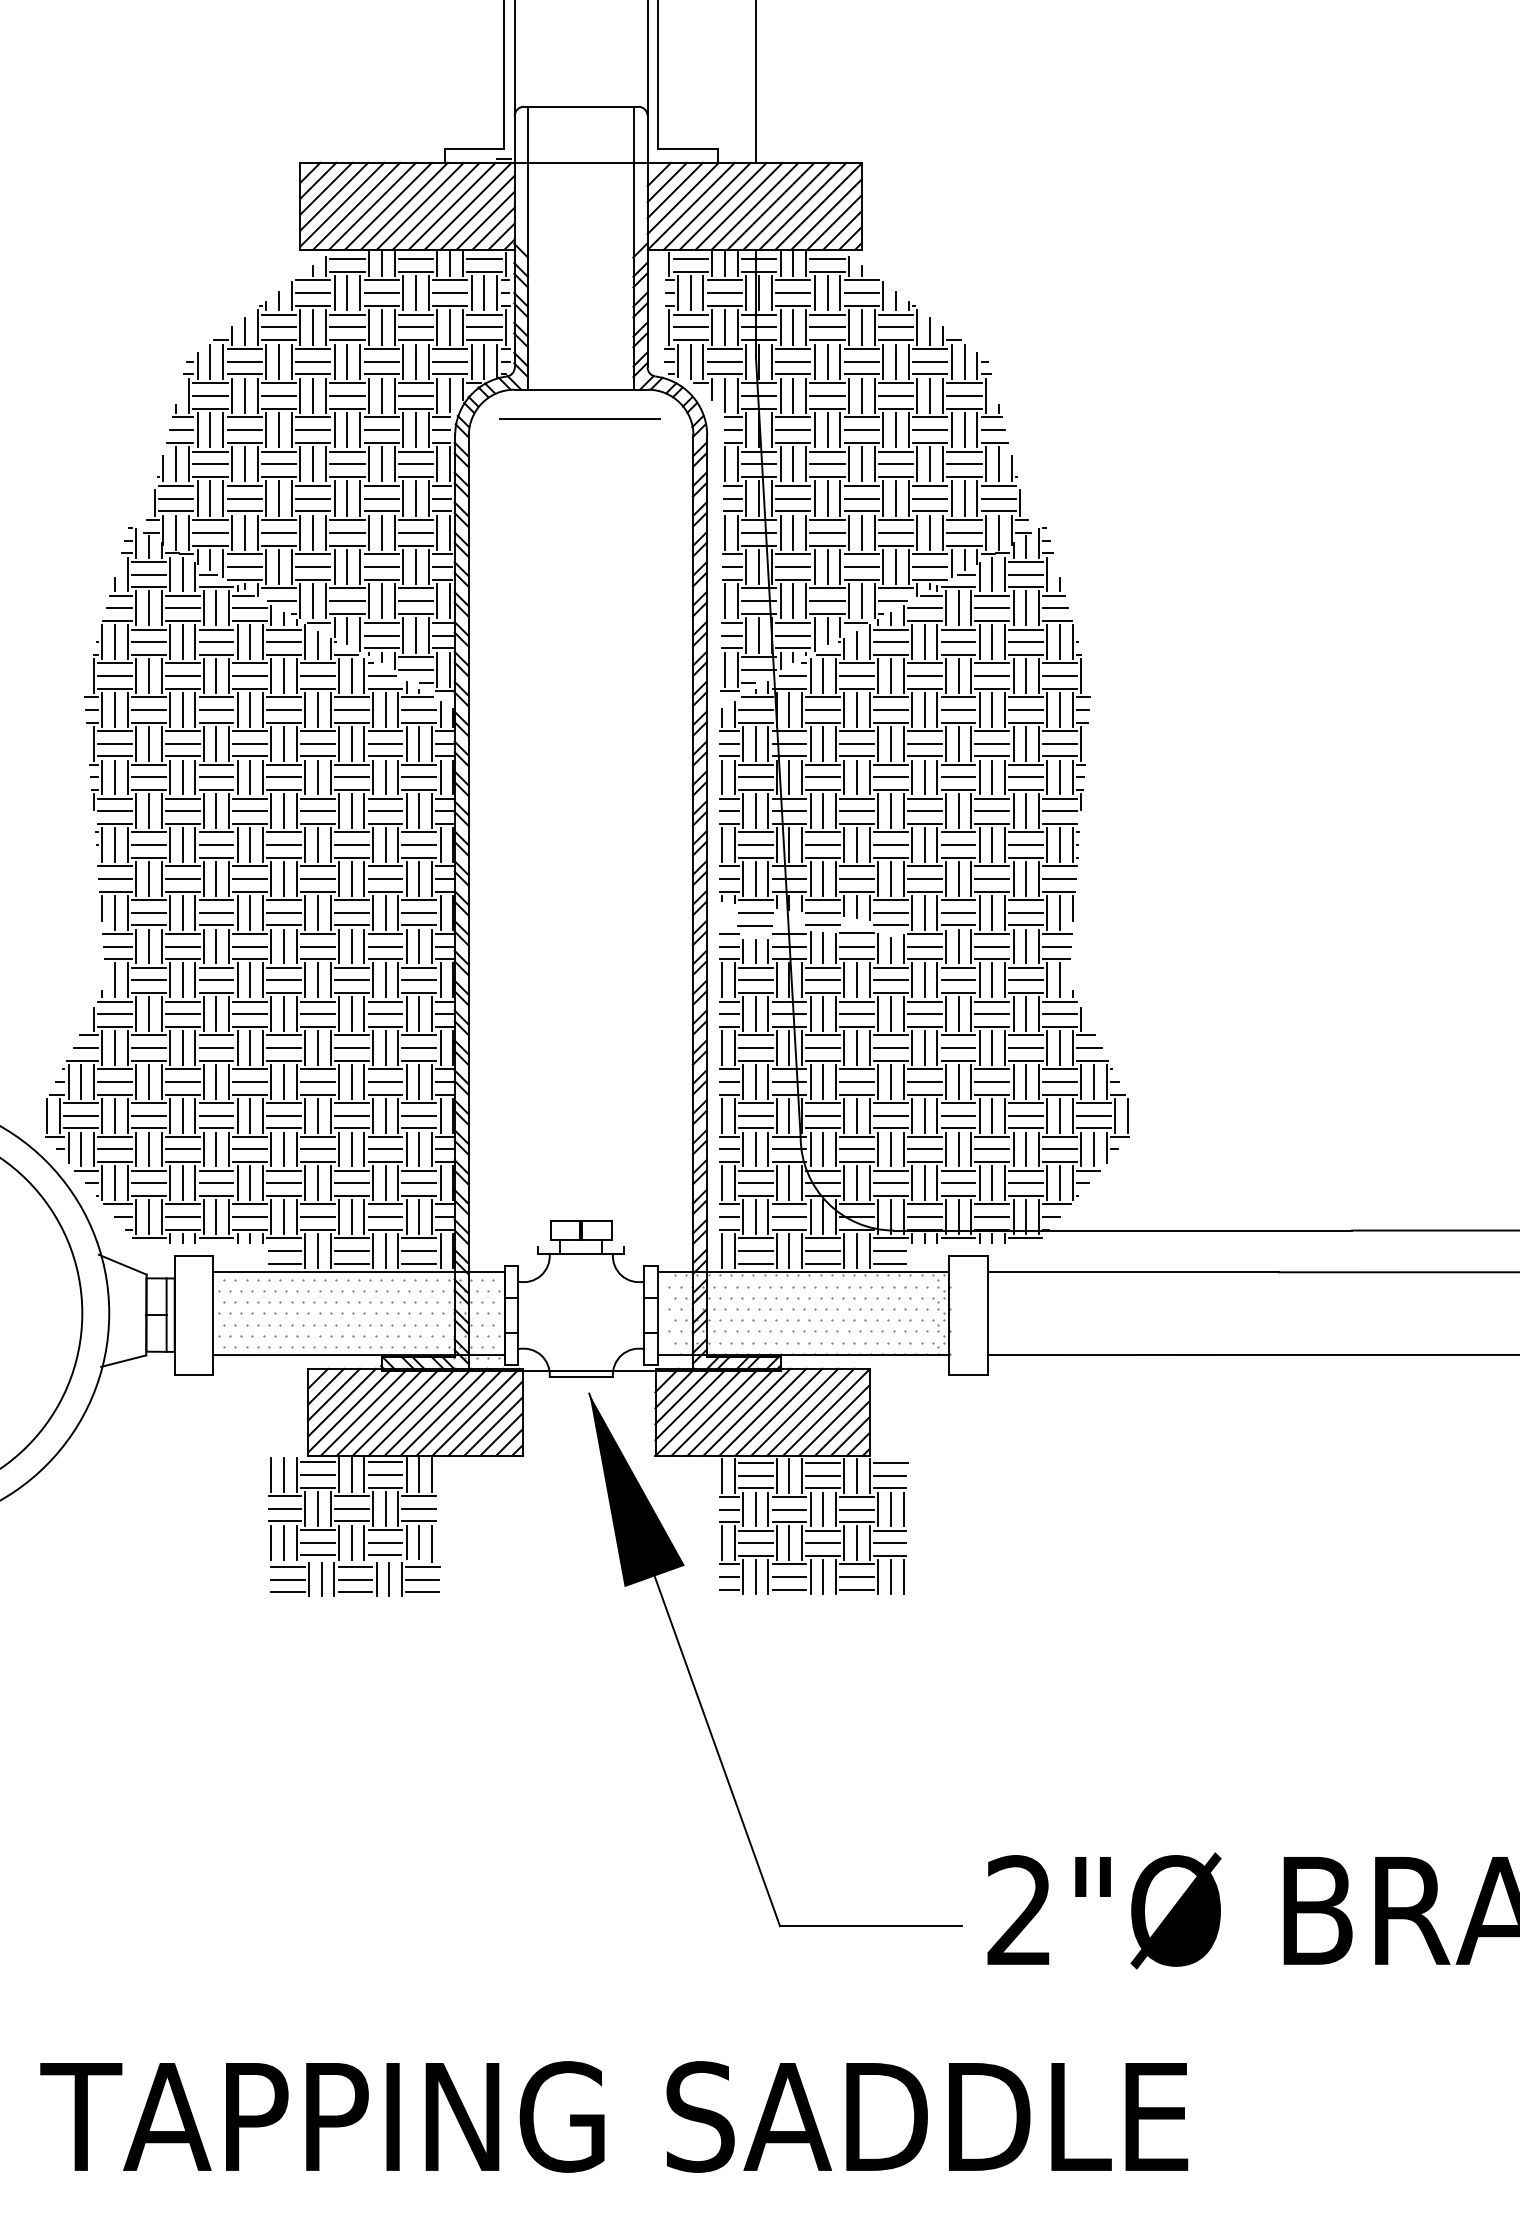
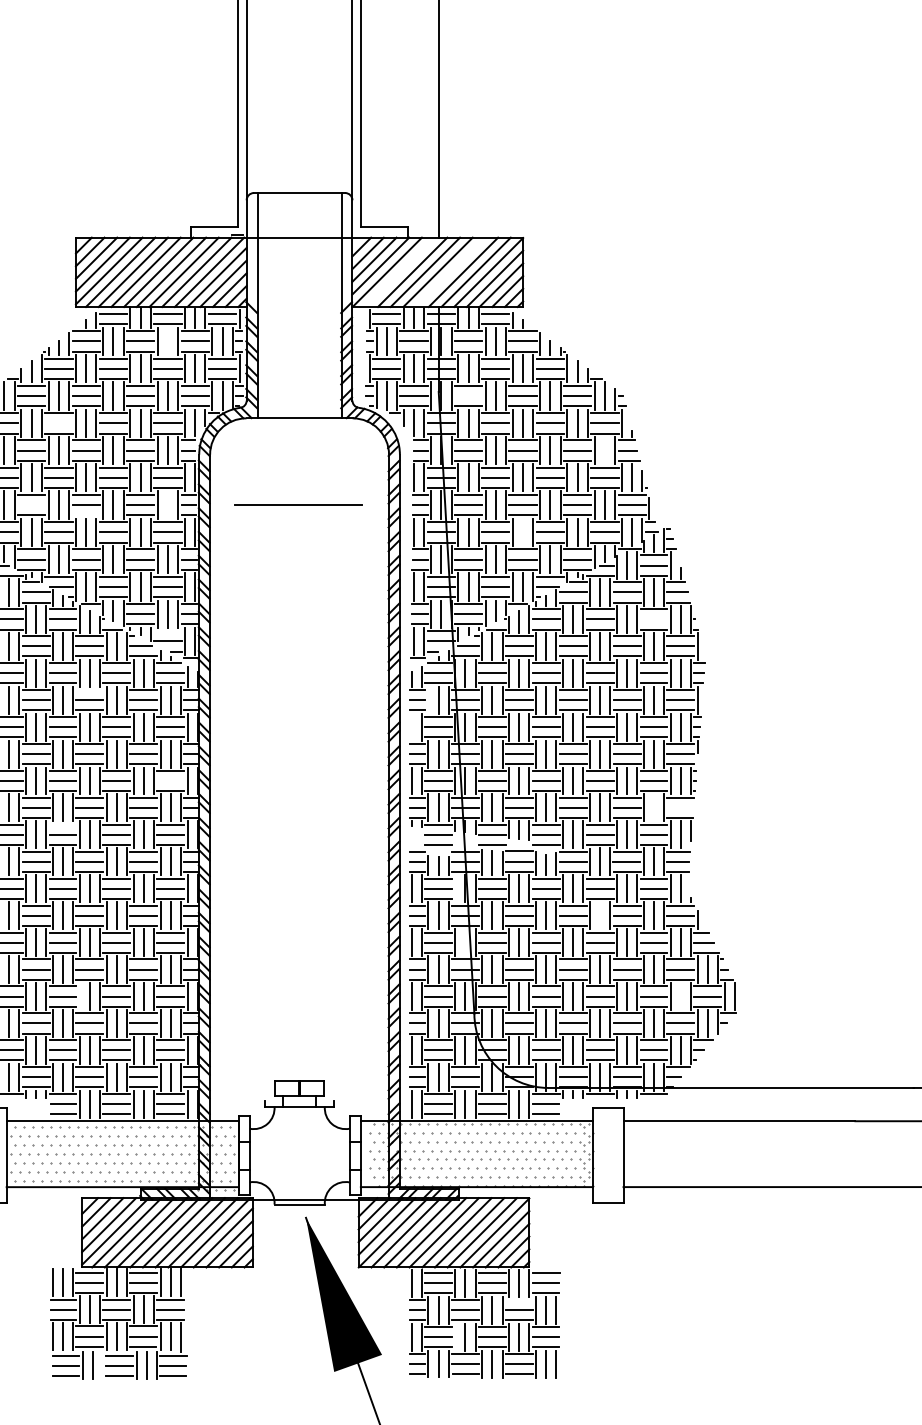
line: (706, 205) -> (399, 271), removed
line: (770, 205) -> (450, 271), removed
line: (415, 293) -> (167, 341), removed
line: (793, 361) -> (468, 395), removed
line: (278, 395) -> (58, 422), removed
line: (579, 418) -> (298, 504), moved
line: (964, 430) -> (604, 450), removed
line: (244, 498) -> (31, 504), removed
line: (415, 498) -> (167, 504), removed
line: (313, 511) -> (86, 515), removed
line: (861, 532) -> (522, 532), removed
line: (1026, 642) -> (654, 619), removed
line: (415, 656) -> (167, 630), removed
line: (317, 730) -> (89, 689), removed
line: (742, 743) -> (428, 700), removed
line: (721, 777) -> (411, 727), removed
line: (419, 845) -> (170, 781), removed
line: (1026, 878) -> (654, 807), removed
line: (1059, 878) -> (680, 807), removed
line: (284, 900) -> (63, 825), removed
line: (776, 980) -> (455, 888), removed
line: (958, 1014) -> (600, 915), removed
line: (789, 1047) -> (465, 942), removed
line: (305, 1115) -> (80, 996), removed
line: (1060, 1115) -> (681, 996), removed
line: (857, 1496) -> (519, 1299), removed
line: (776, 1543) -> (455, 1337), removed
line: (334, 1579) -> (103, 1365), removed

